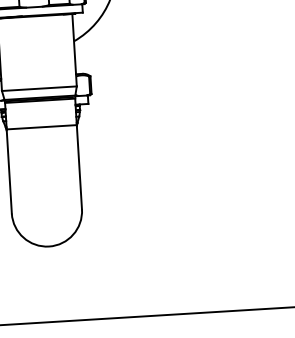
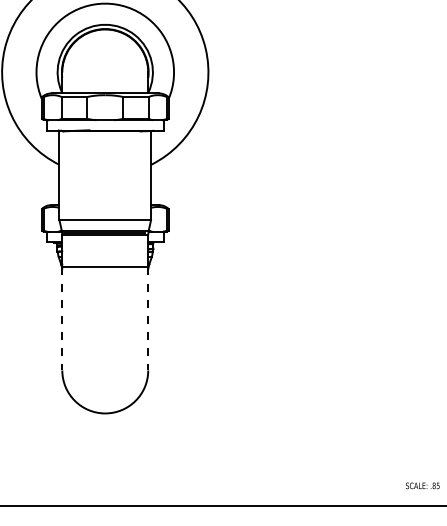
line: (79, 166) -> (148, 318), solid -> dashed
line: (9, 171) -> (62, 318), solid -> dashed

